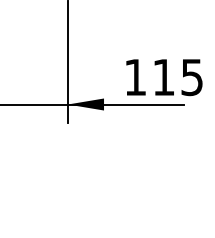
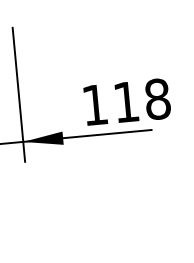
text: (192, 77) -> (158, 99), 115 -> 118

